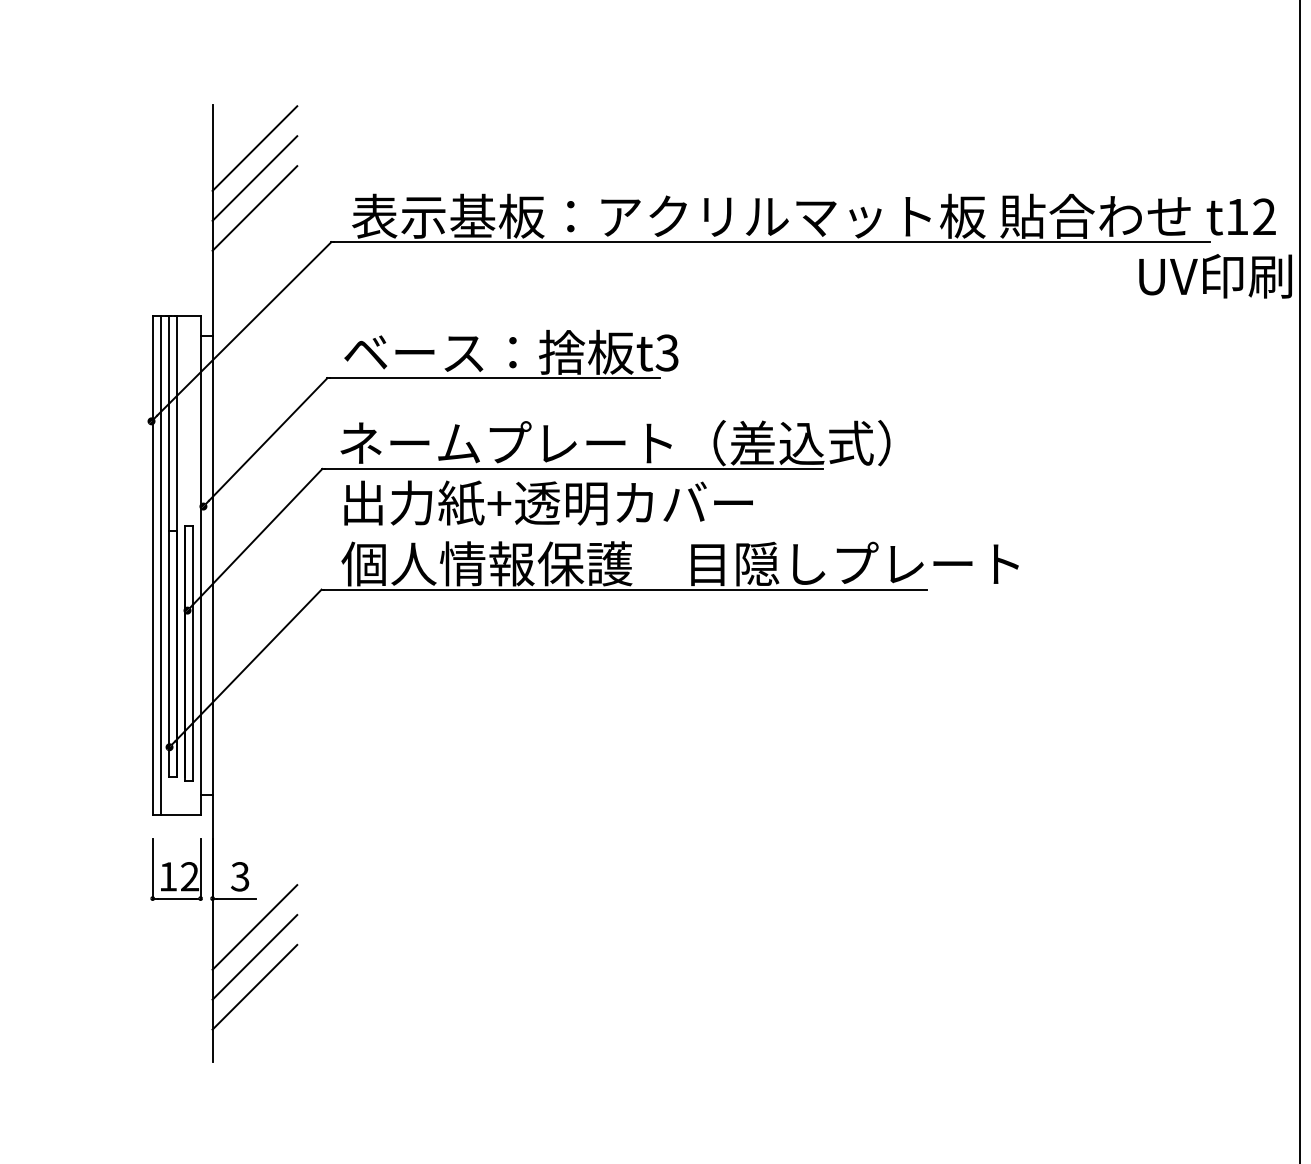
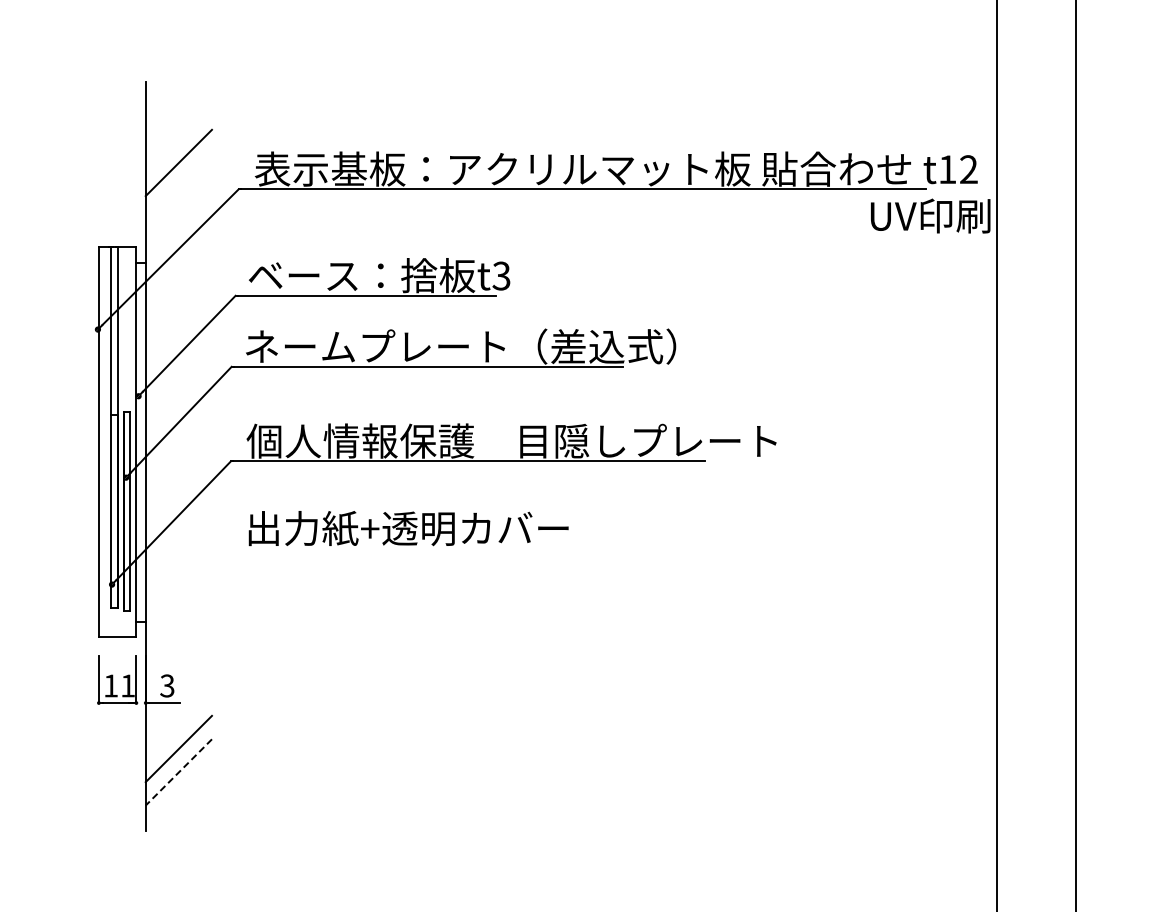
line: (254, 147) -> (178, 115), removed
line: (254, 178) -> (178, 139), removed
text: (548, 503) -> (408, 528), moved
line: (161, 565) -> (105, 442), removed
text: (189, 876) -> (127, 685), 12 -> 11
line: (254, 927) -> (178, 725), removed
line: (254, 987) -> (178, 772), solid -> dashed

